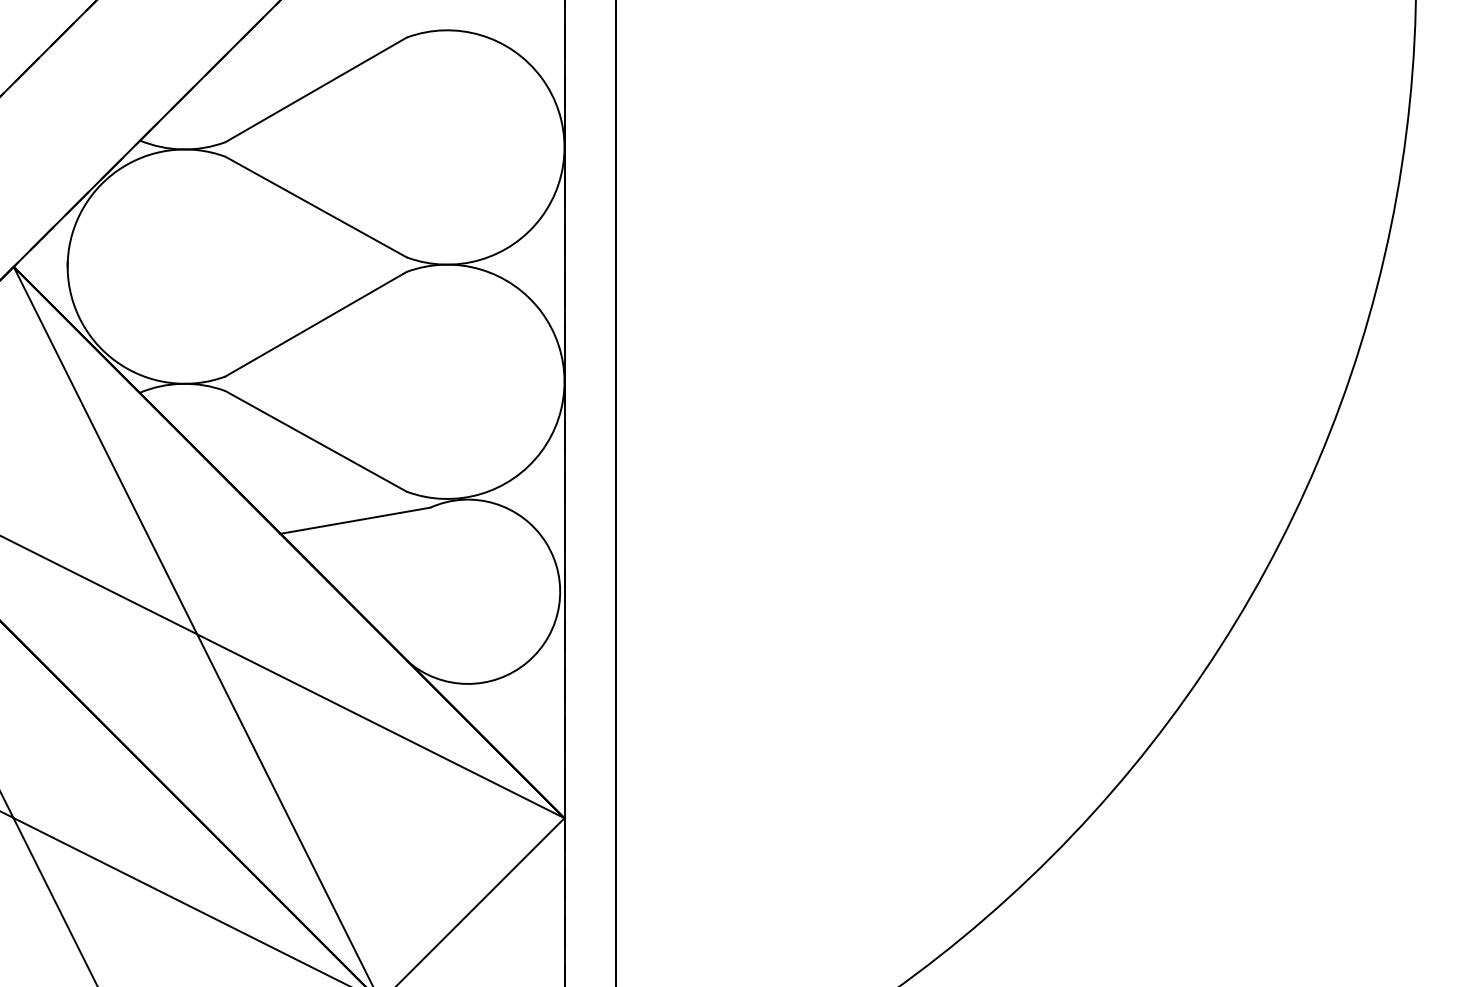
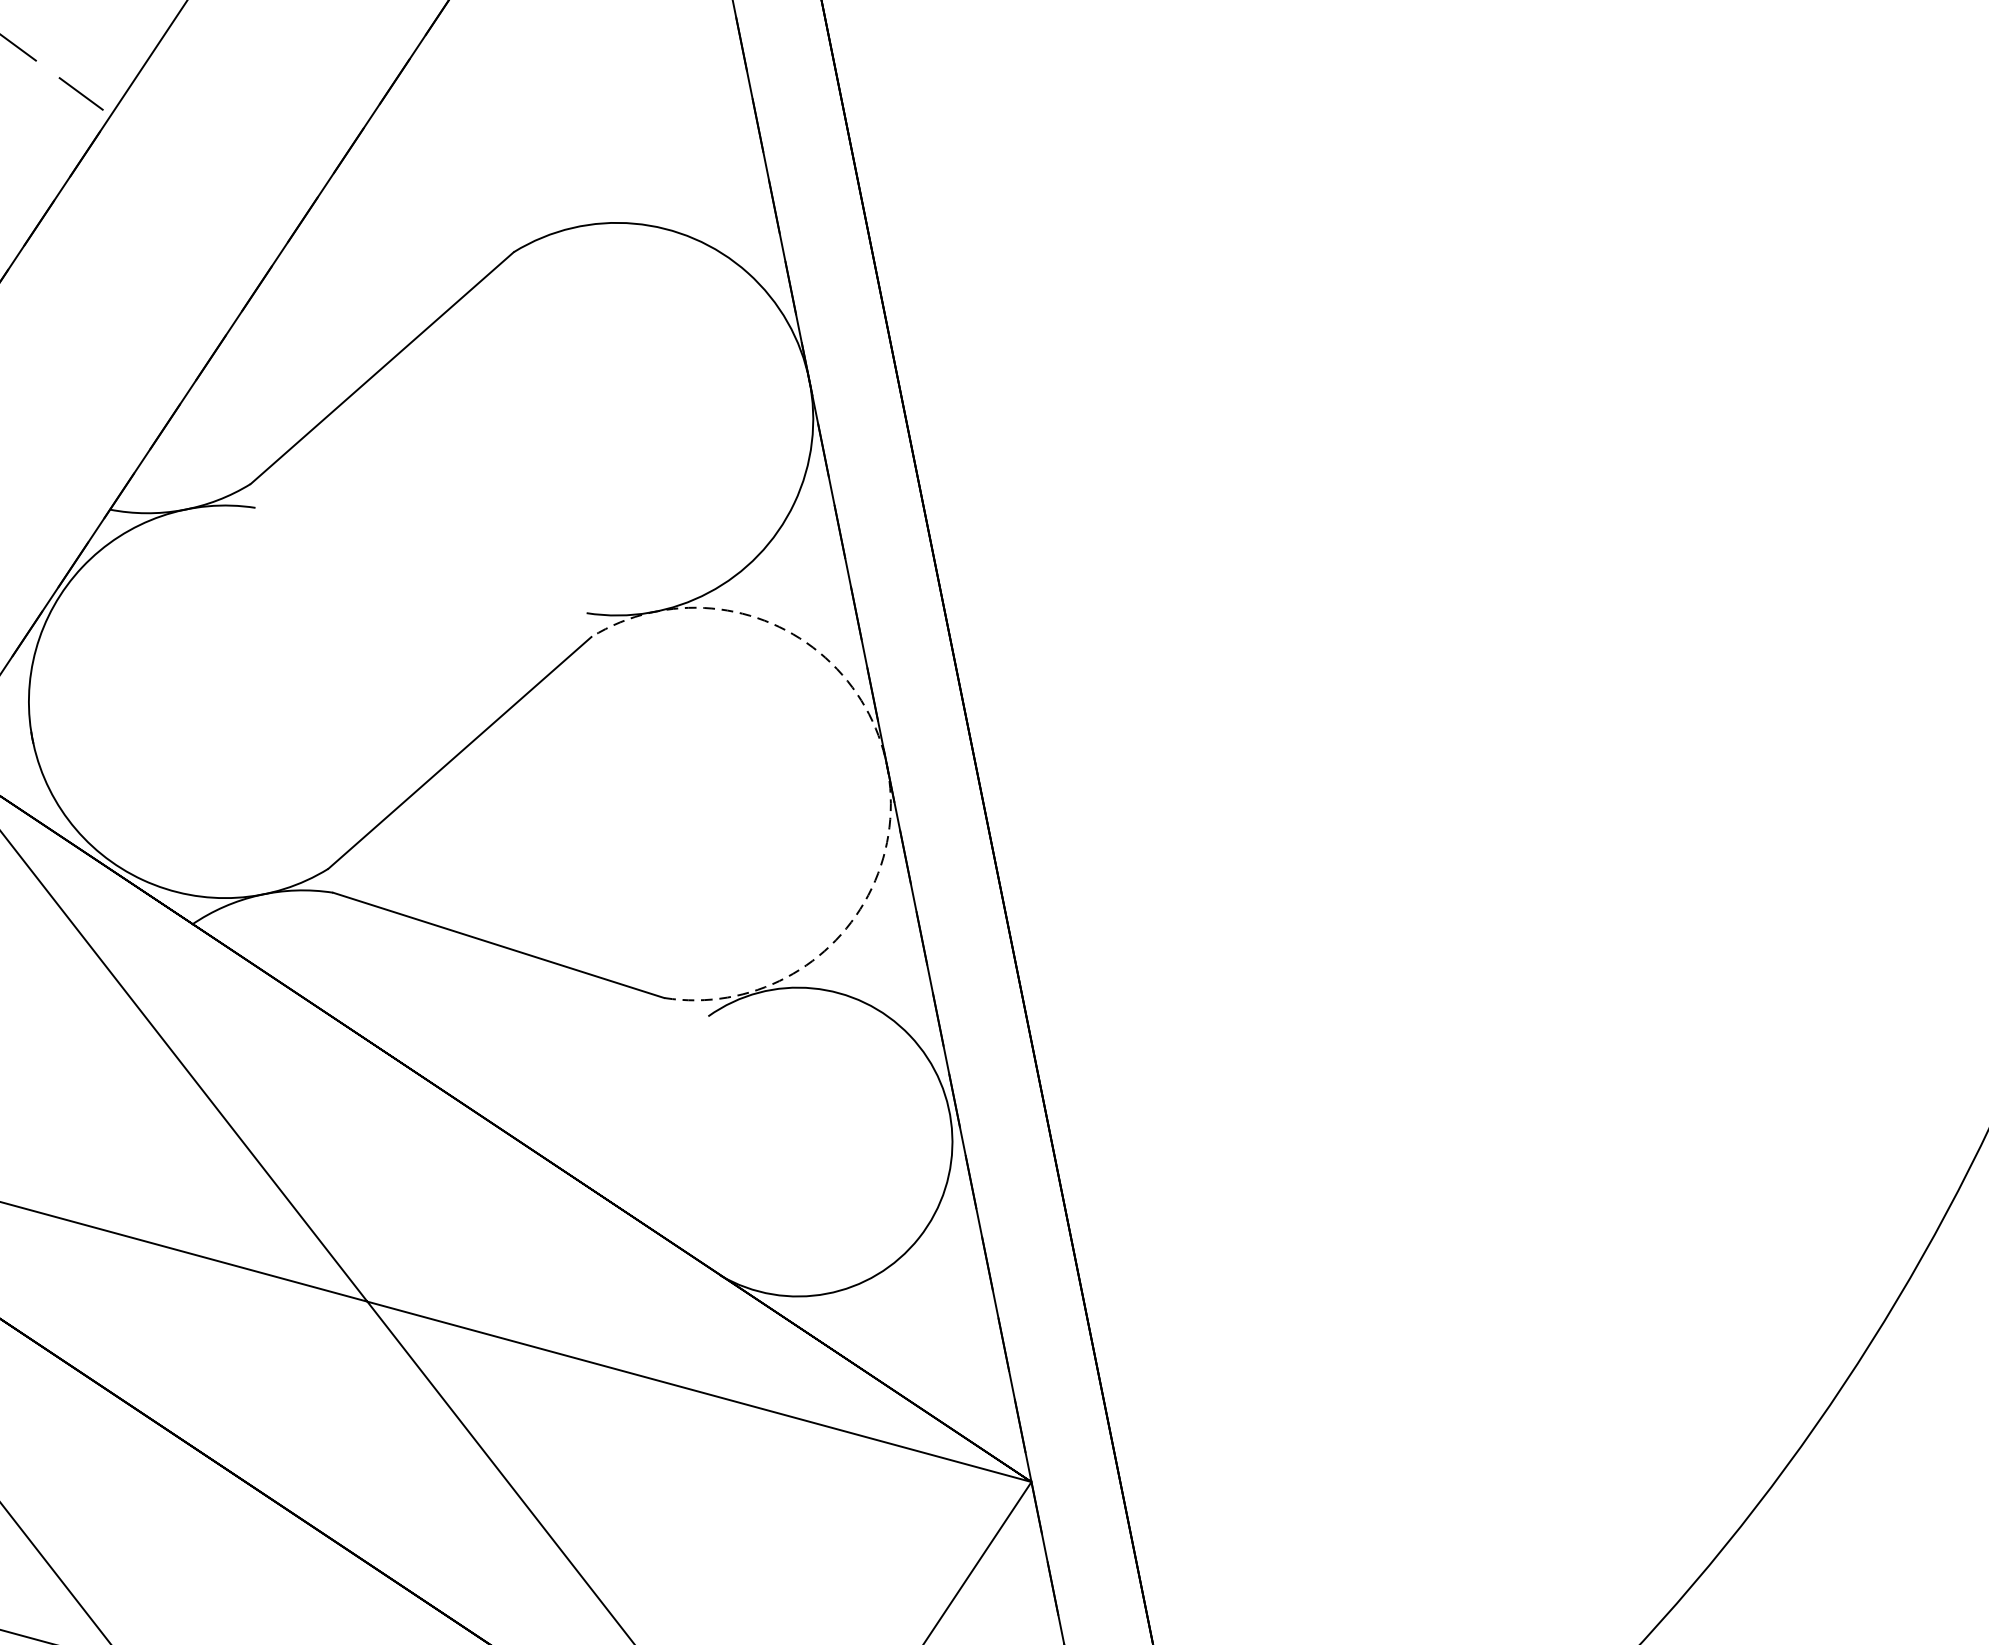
line: (315, 206) -> (419, 559), removed
arc: (564, 381) -> (886, 764), solid -> dashed
line: (354, 520) -> (587, 1062), removed

